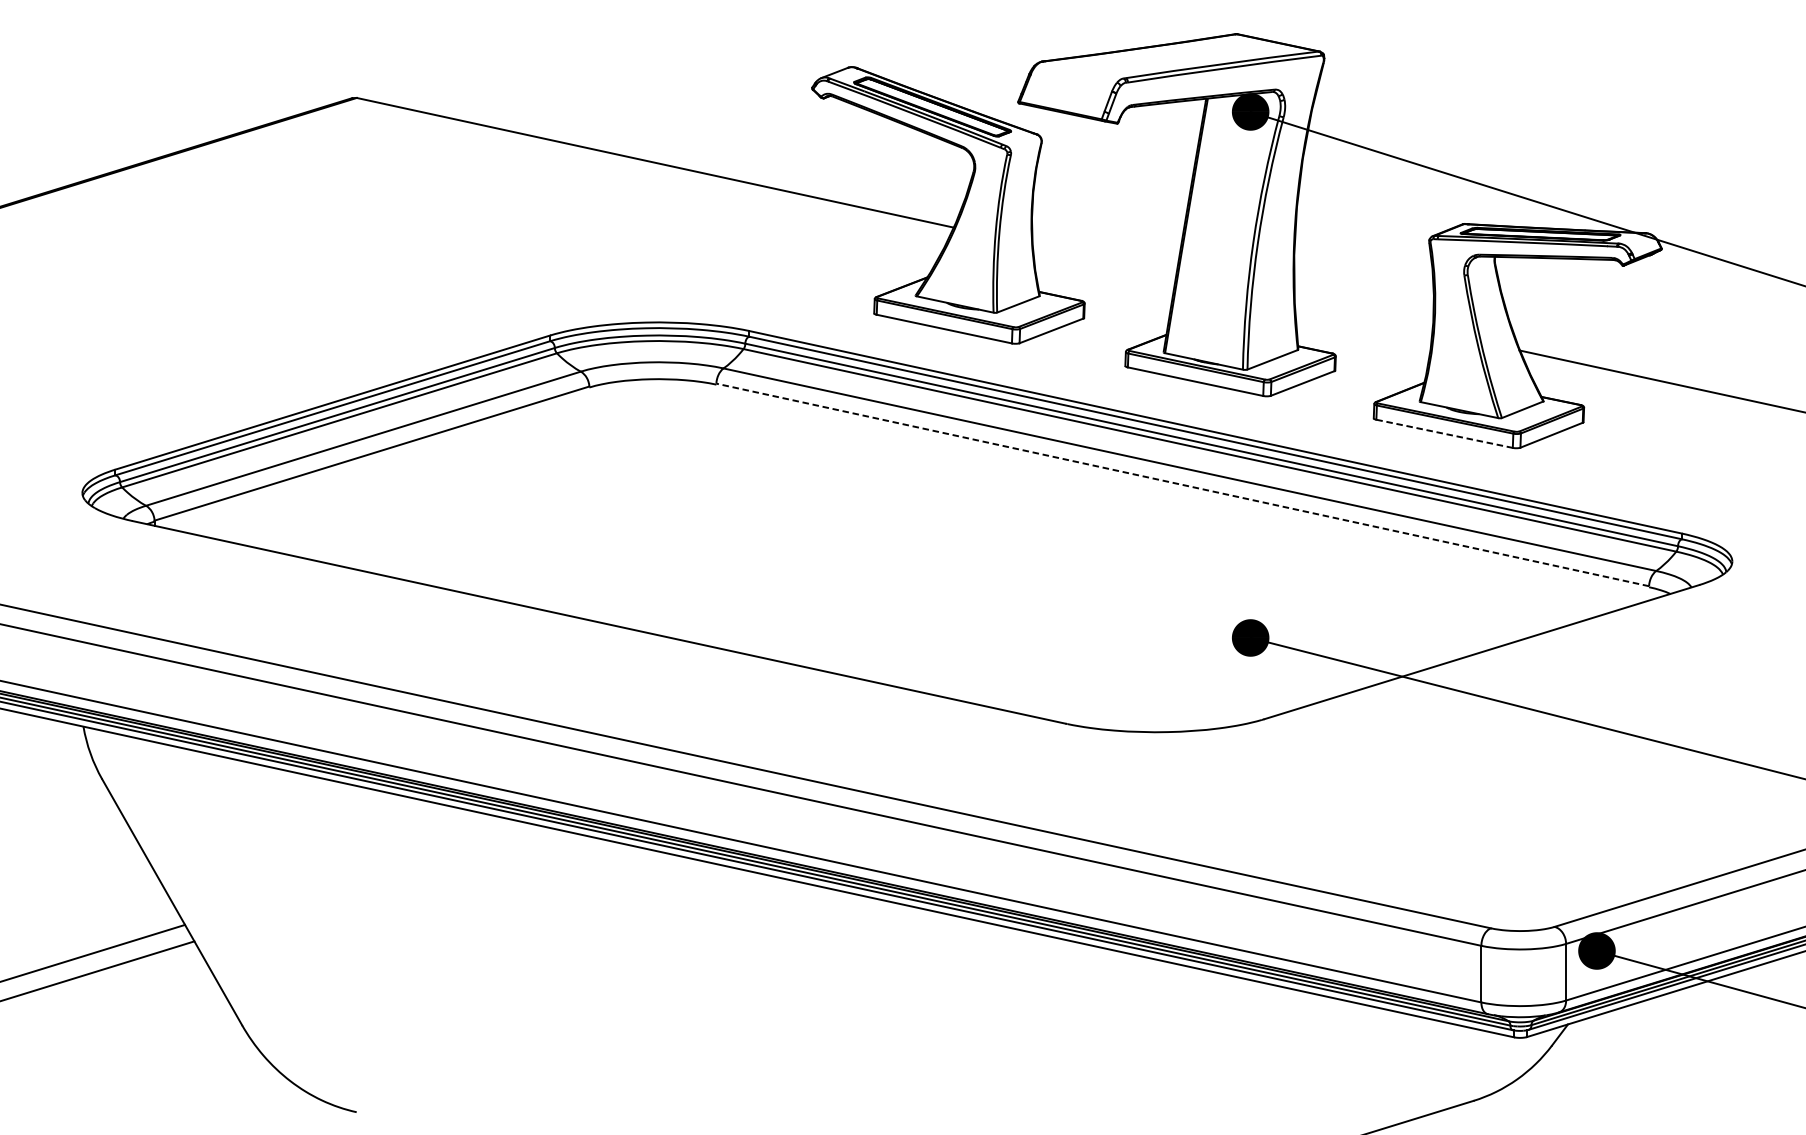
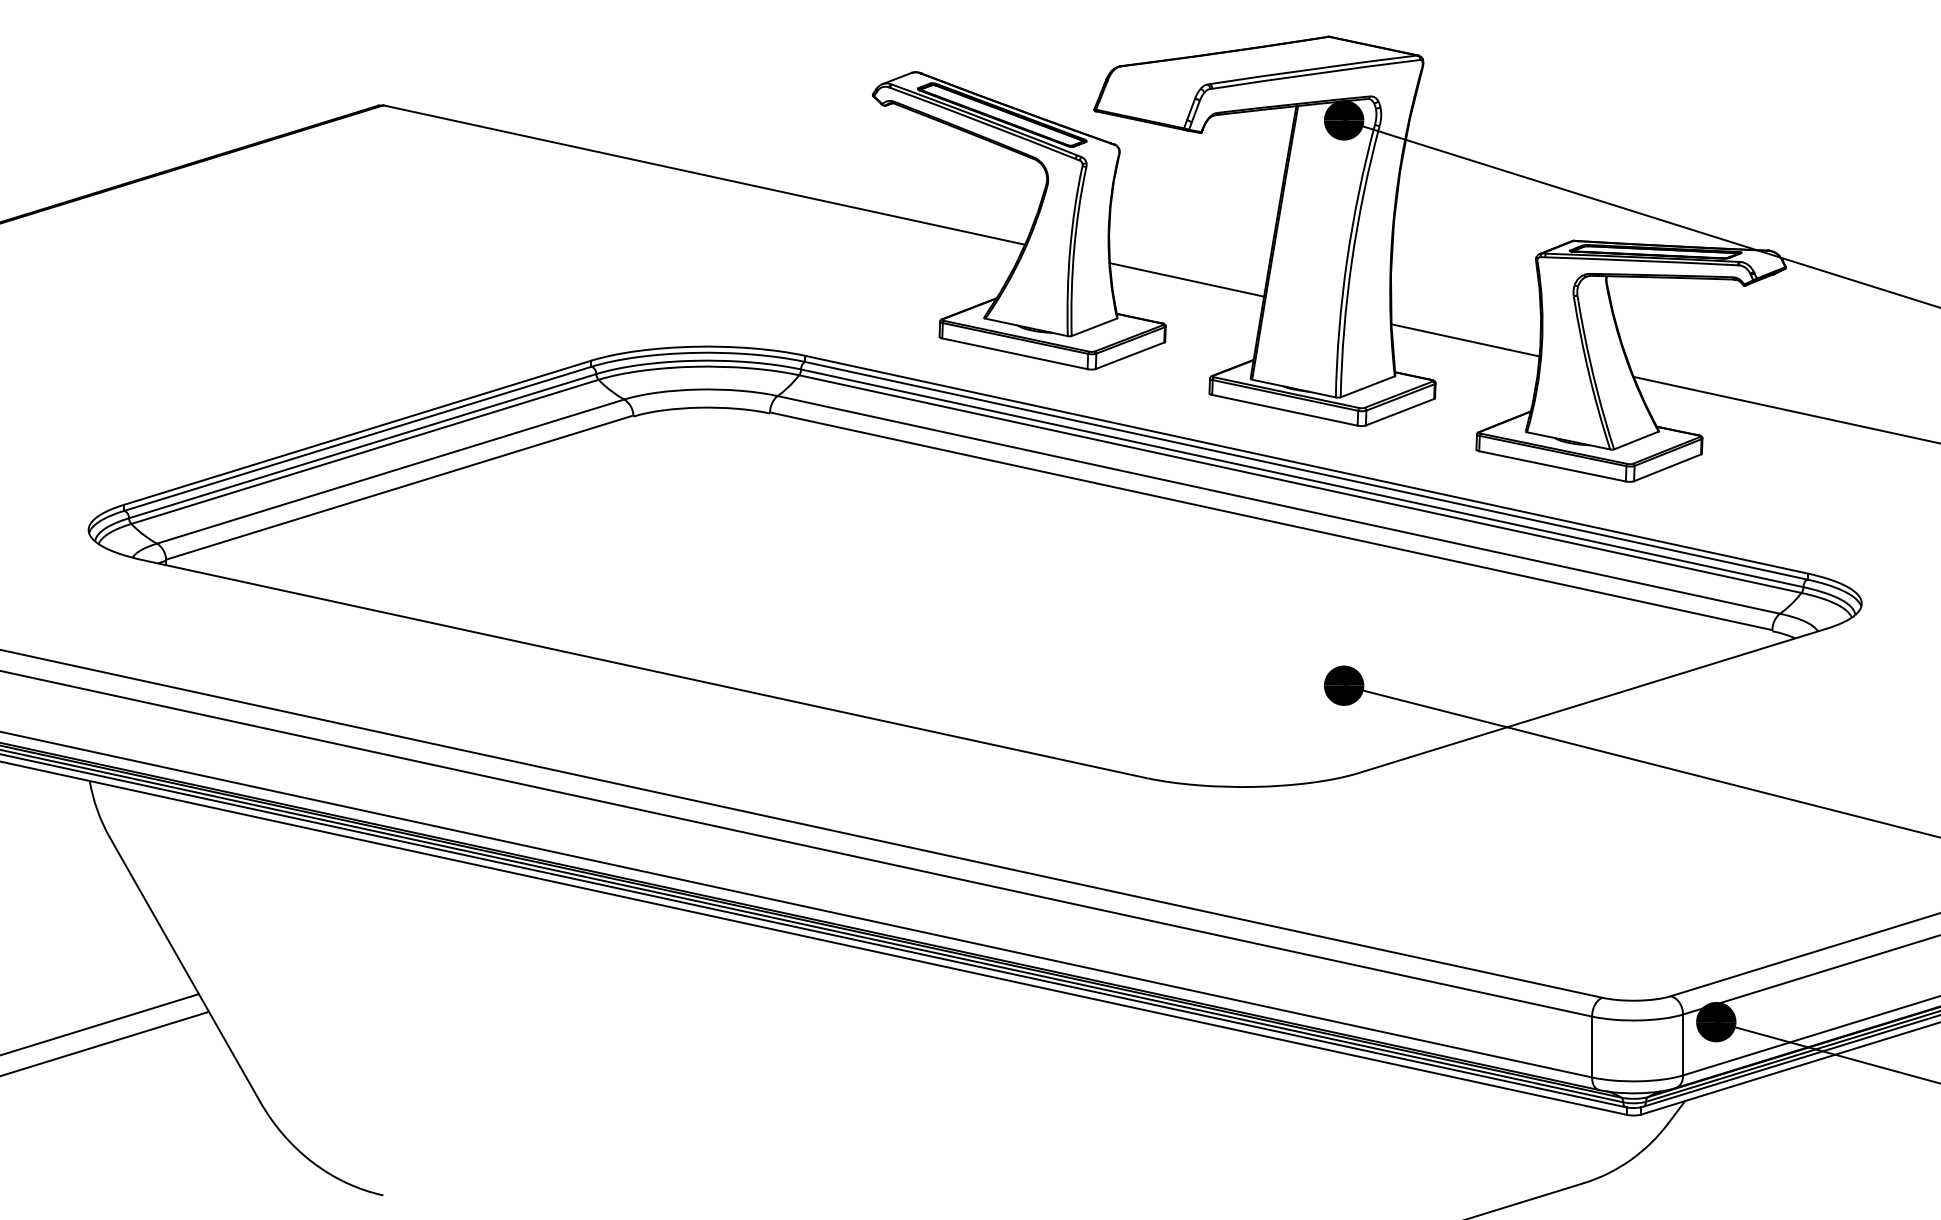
line: (1103, 259) -> (1186, 279), added
line: (1362, 316) -> (1464, 340), added
line: (1444, 433) -> (1552, 466), dashed -> solid
line: (1183, 485) -> (1271, 521), dashed -> solid

